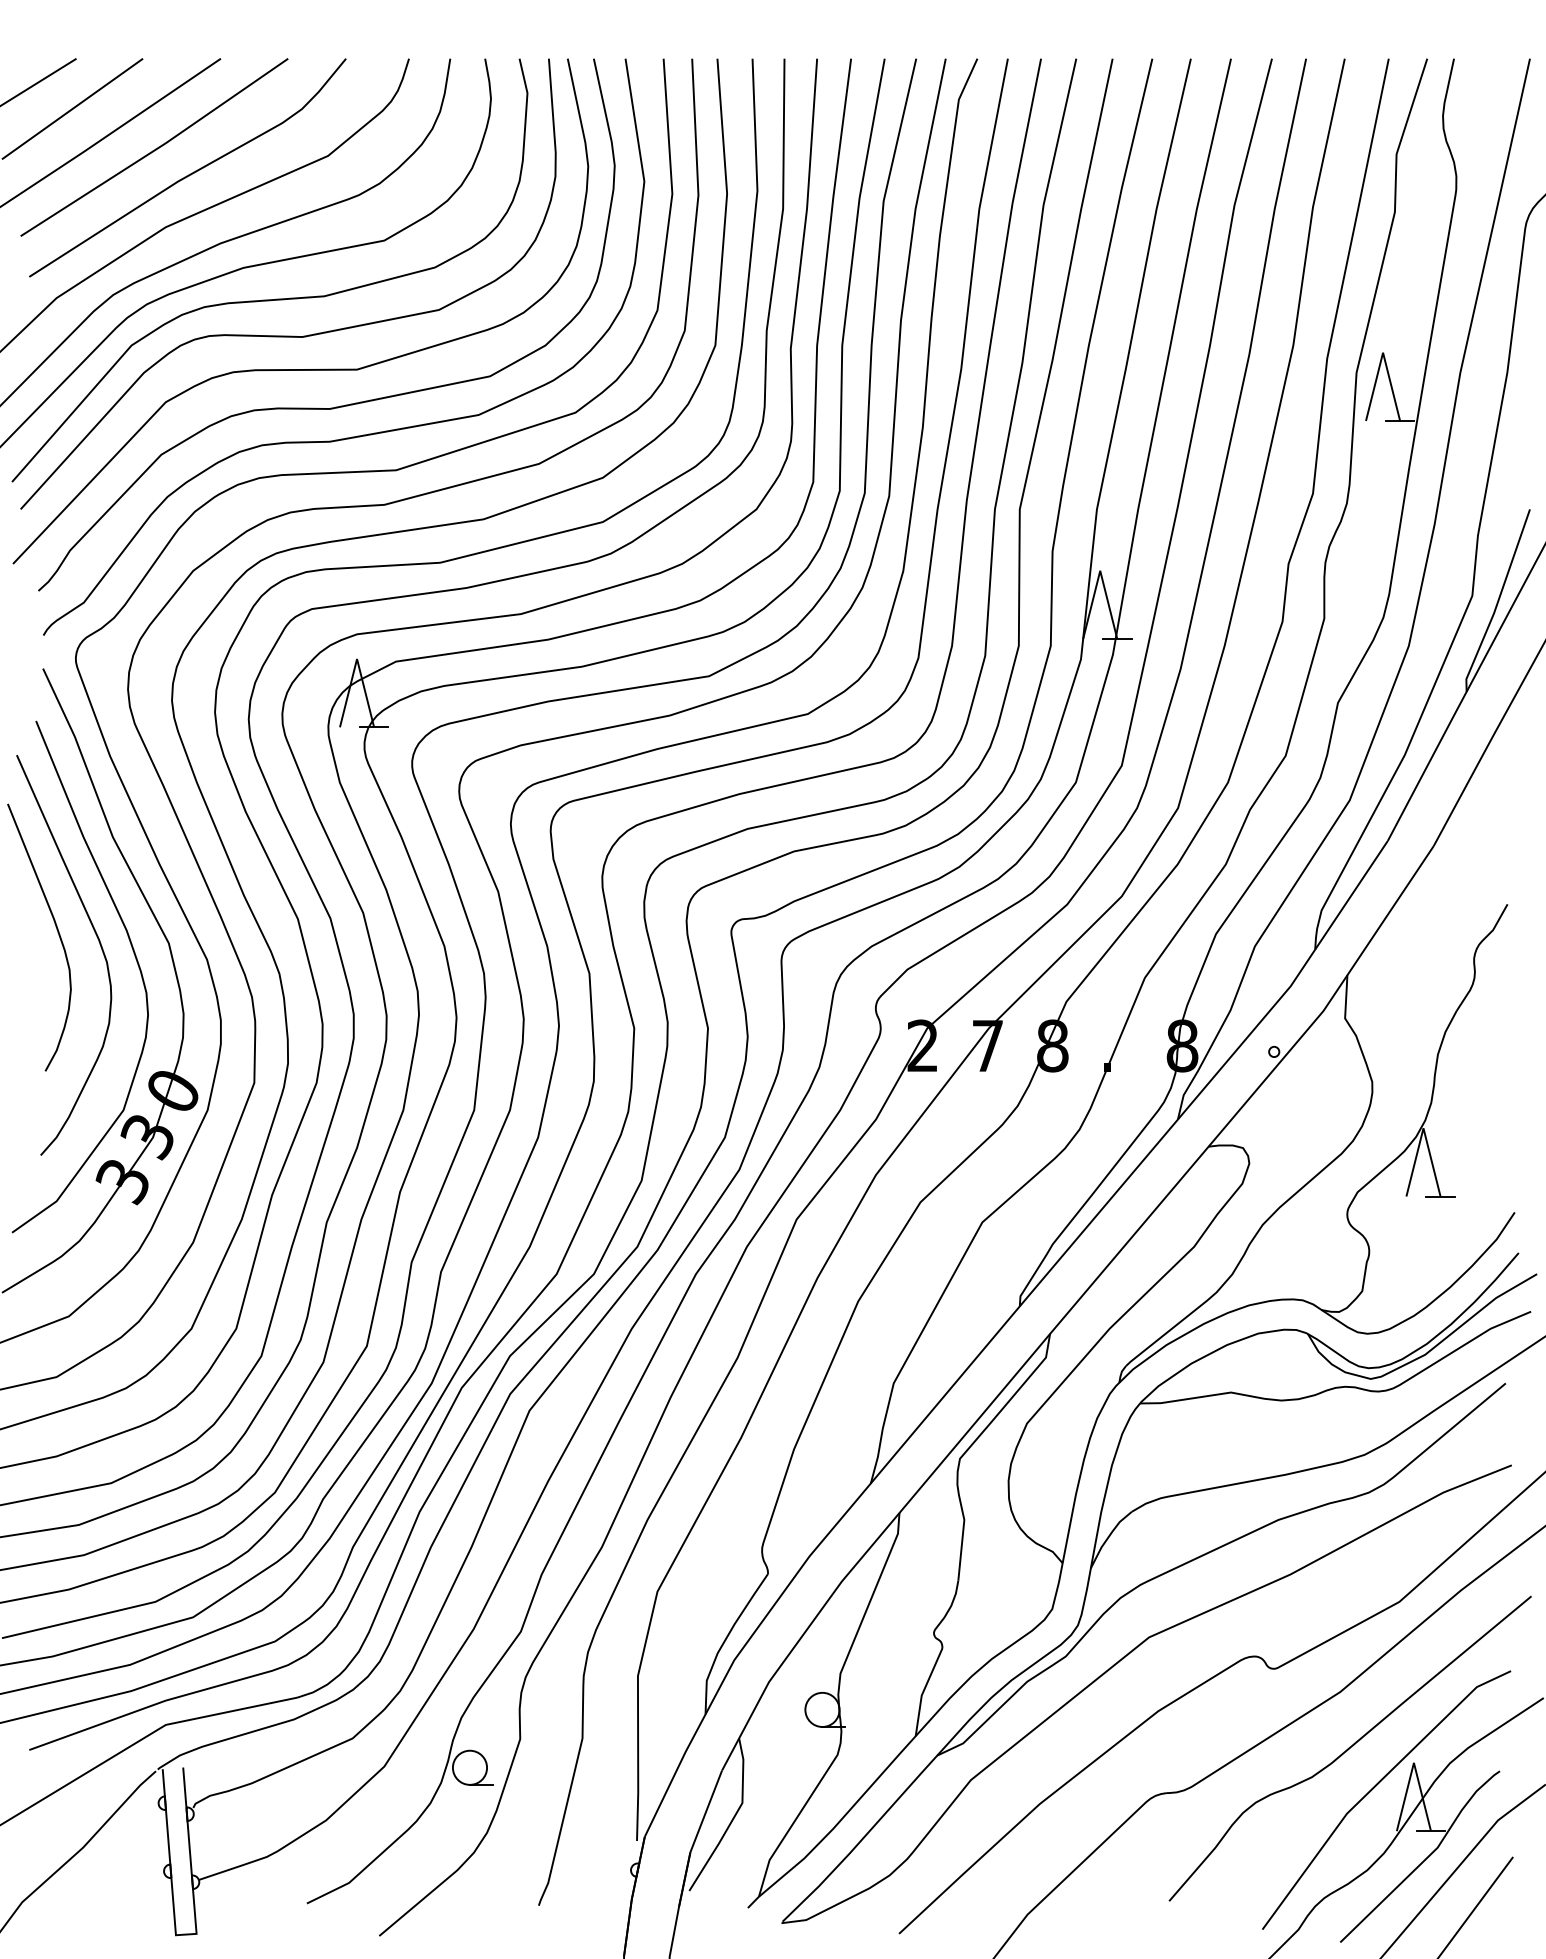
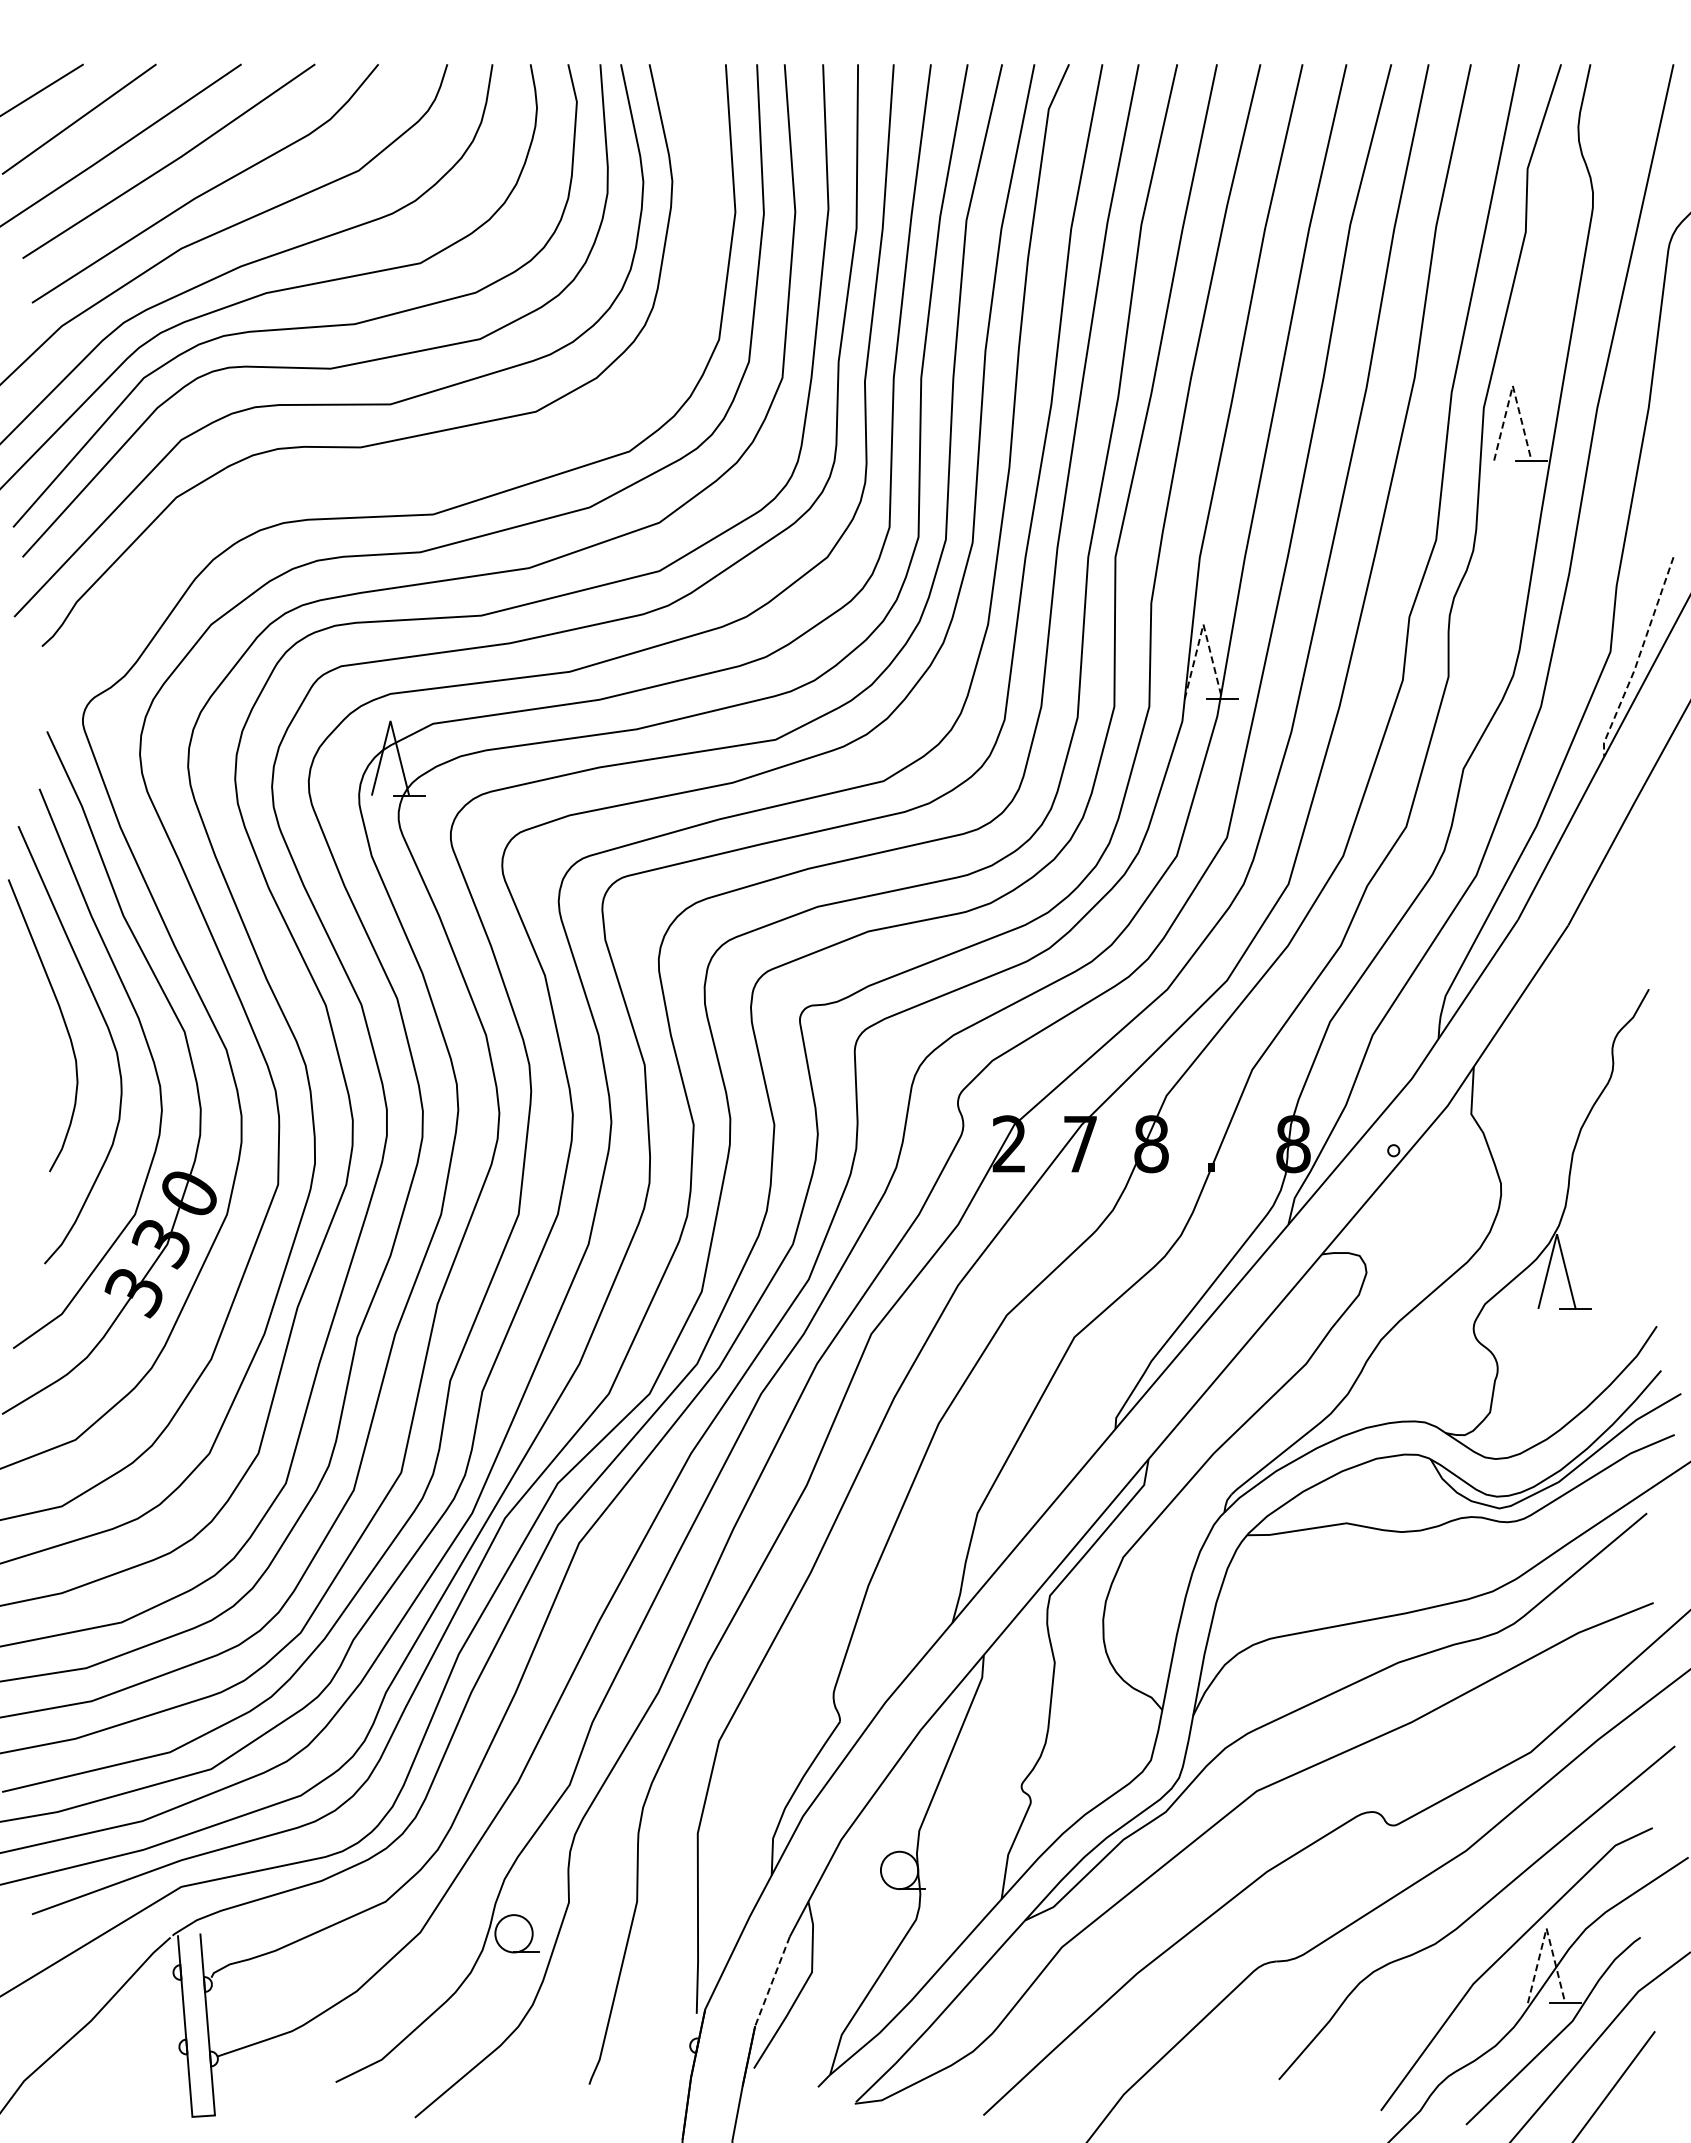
line: (1382, 352) -> (1512, 385), solid -> dashed
curve: (362, 434) -> (396, 475), removed
line: (1100, 570) -> (1203, 624), solid -> dashed
line: (1497, 601) -> (1638, 658), solid -> dashed
line: (1413, 1762) -> (1546, 1928), solid -> dashed
line: (706, 1811) -> (772, 1981), solid -> dashed

